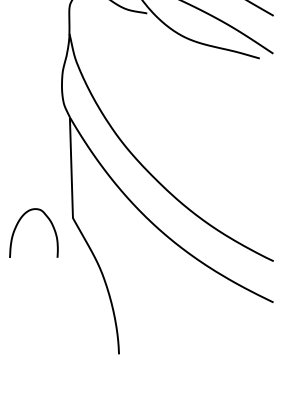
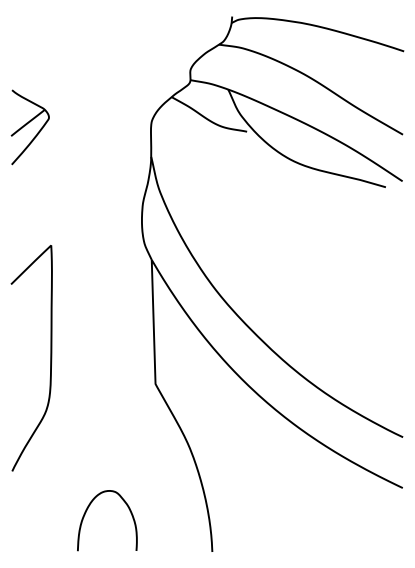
curve: (17, 224) -> (87, 510), moved

